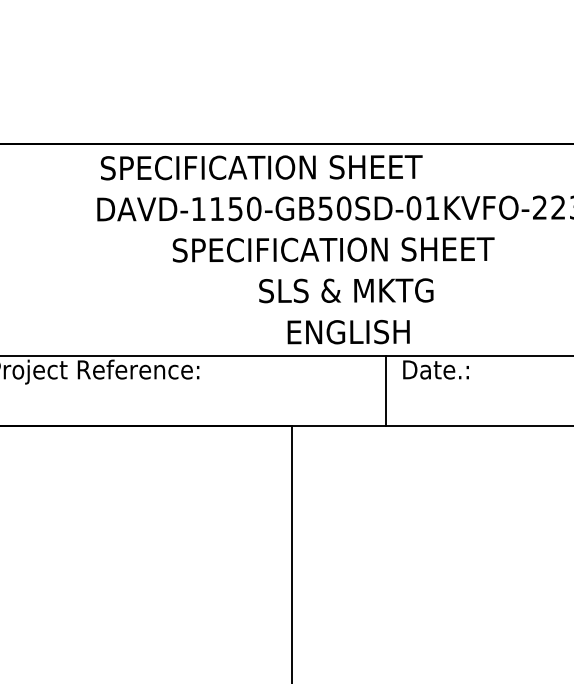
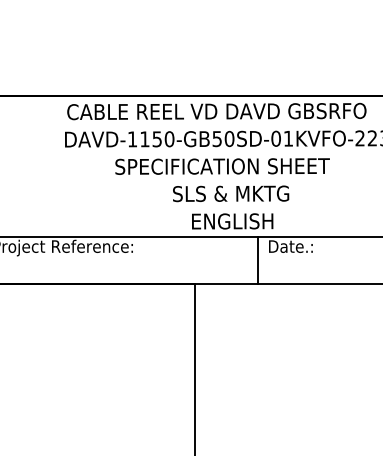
text: (324, 167) -> (216, 111), SPECIFICATION SHEET -> CABLE REEL VD DAVD GBSRFO

